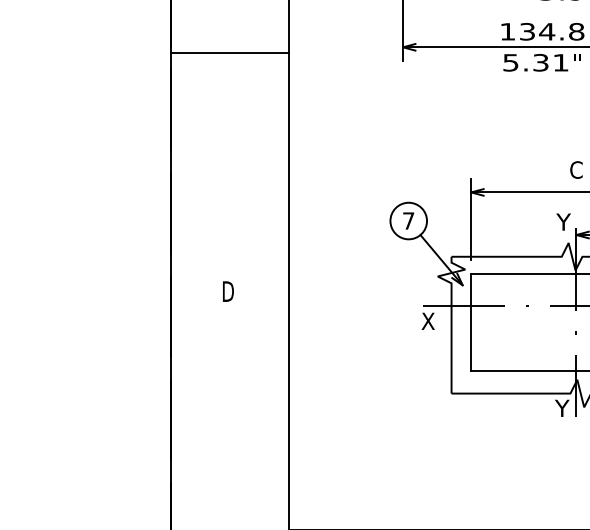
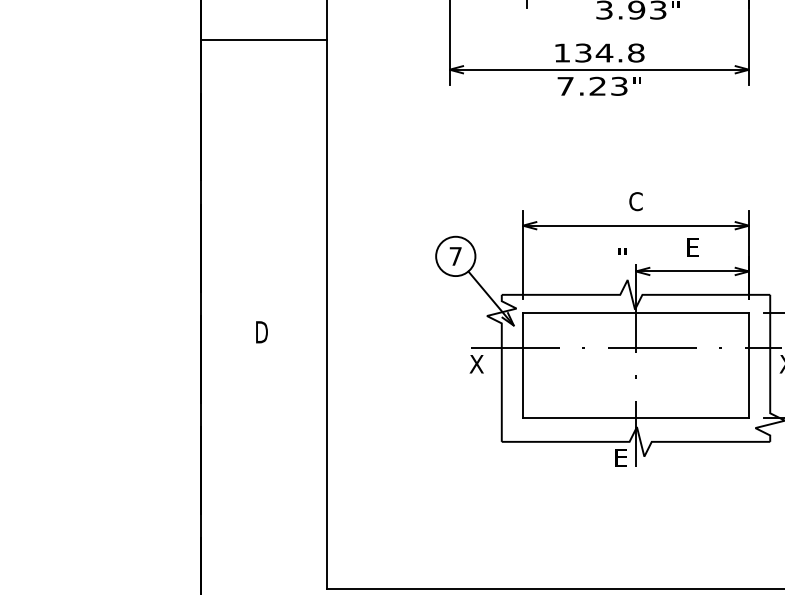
line: (229, 52) -> (263, 39), moved
text: (535, 61) -> (592, 85), 5.31 -> 7.23
text: (563, 222) -> (622, 257), Y -> "
text: (562, 408) -> (620, 457), Y -> E

